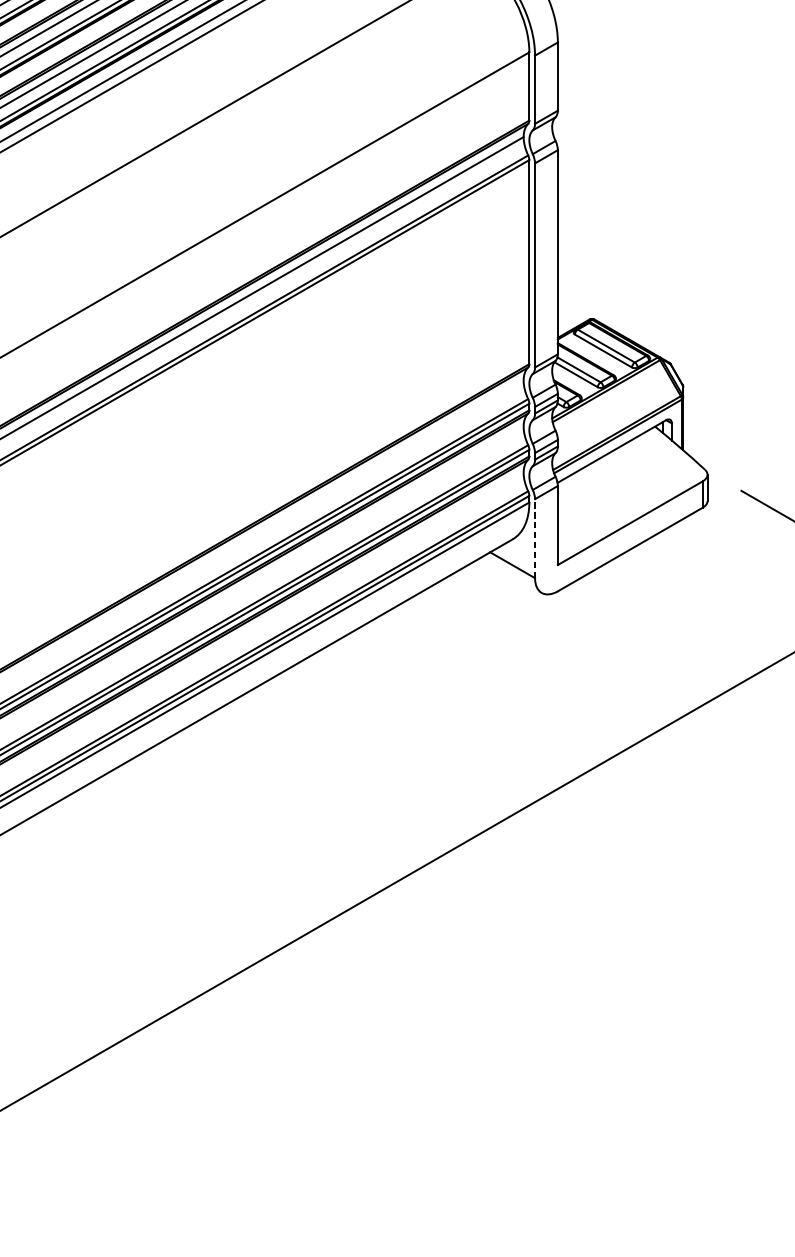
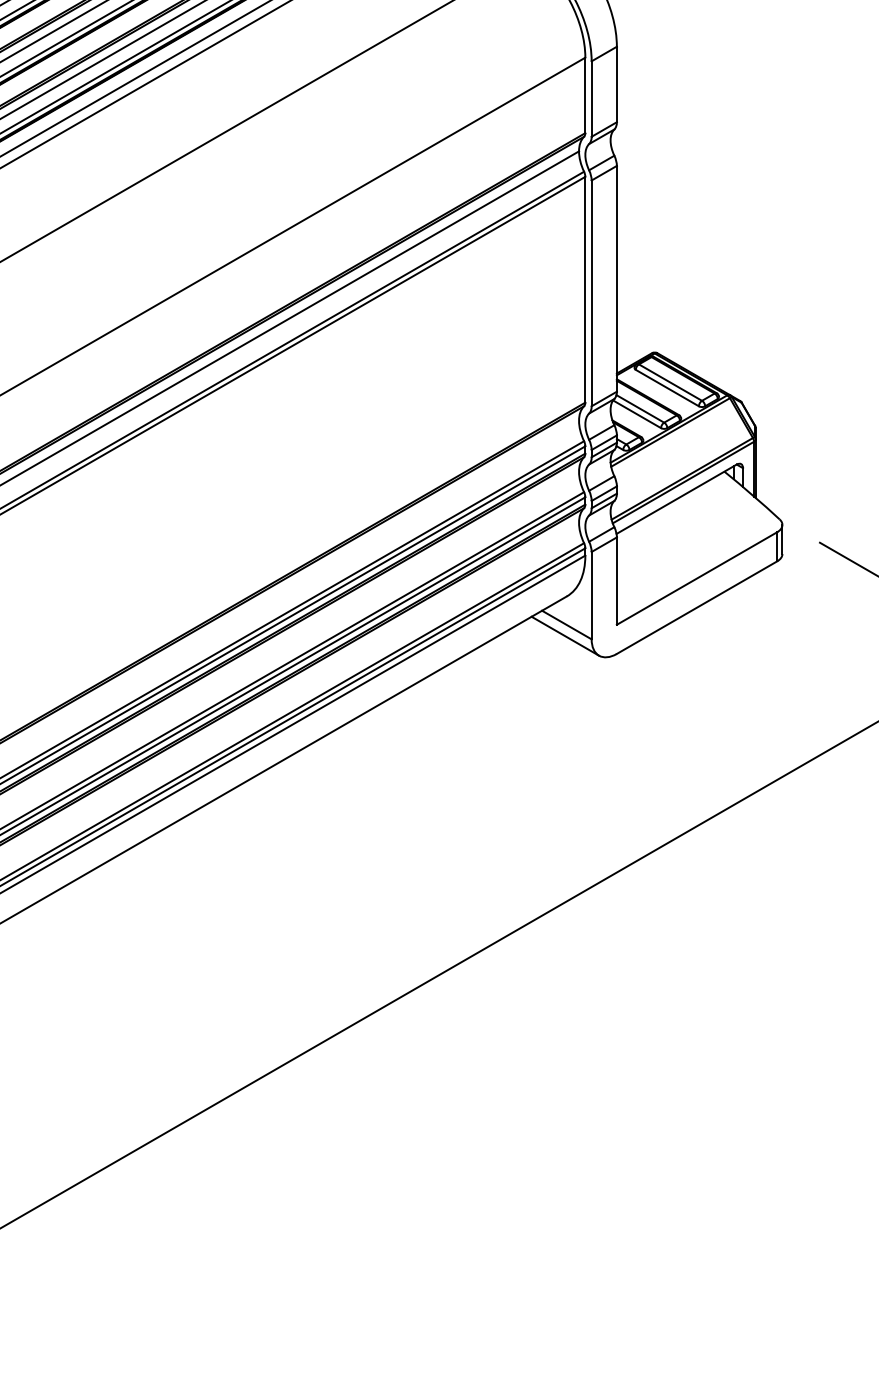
line: (534, 538) -> (591, 595), dashed -> solid
line: (511, 574) -> (565, 635), added

